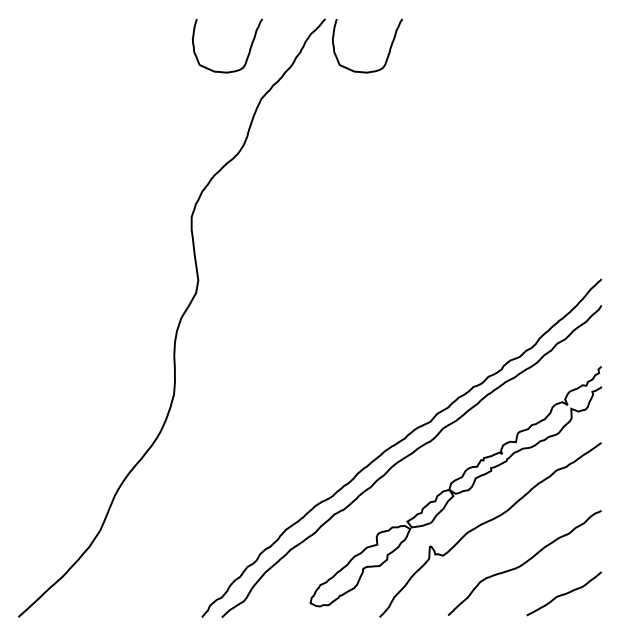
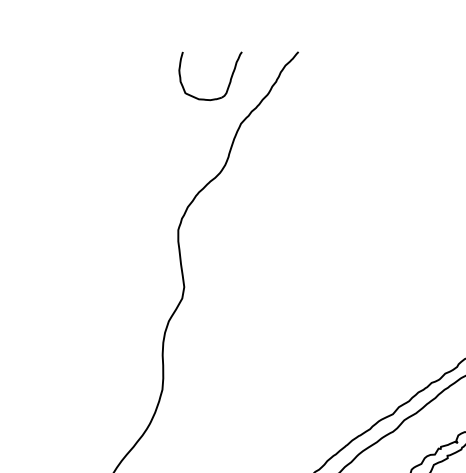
part: (387, 54) -> (354, 83), removed

